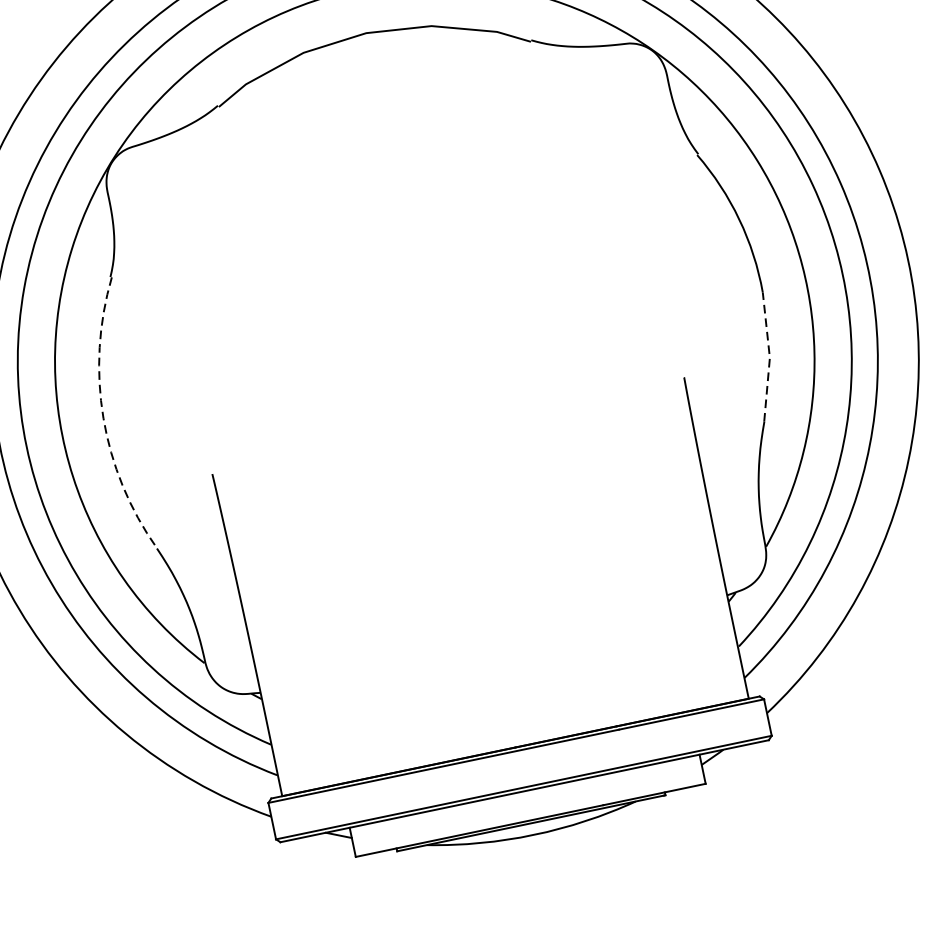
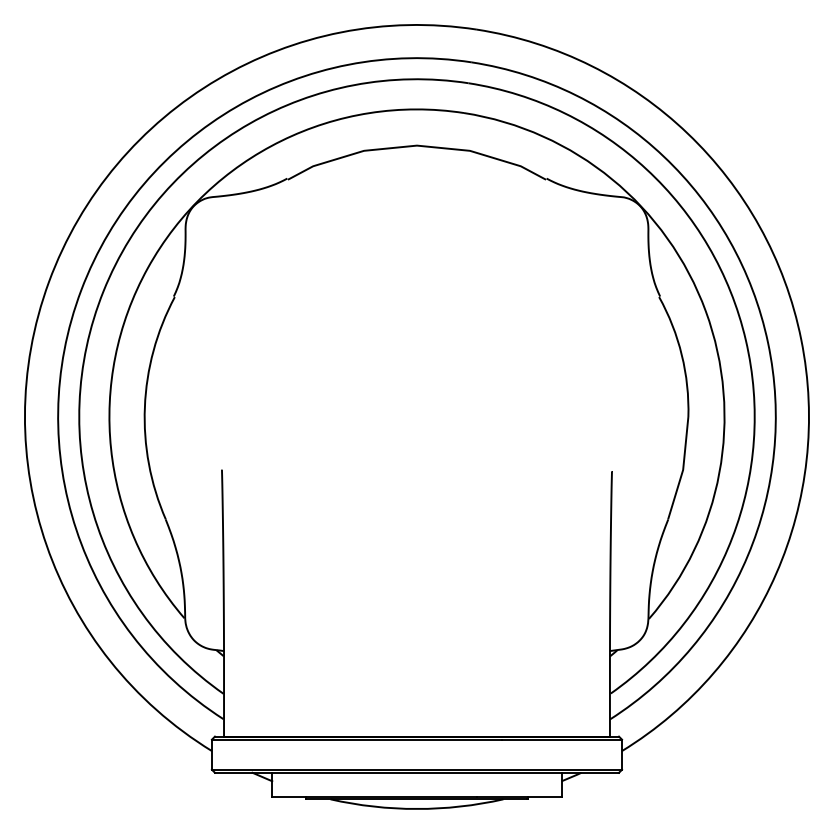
line: (769, 356) -> (683, 468), dashed -> solid
arc: (103, 418) -> (144, 407), dashed -> solid

